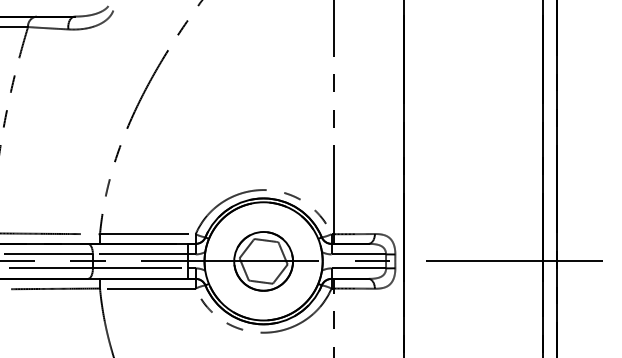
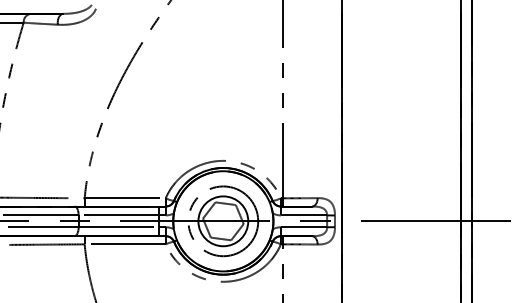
circle: (263, 260) -> (223, 220), size x1.4

